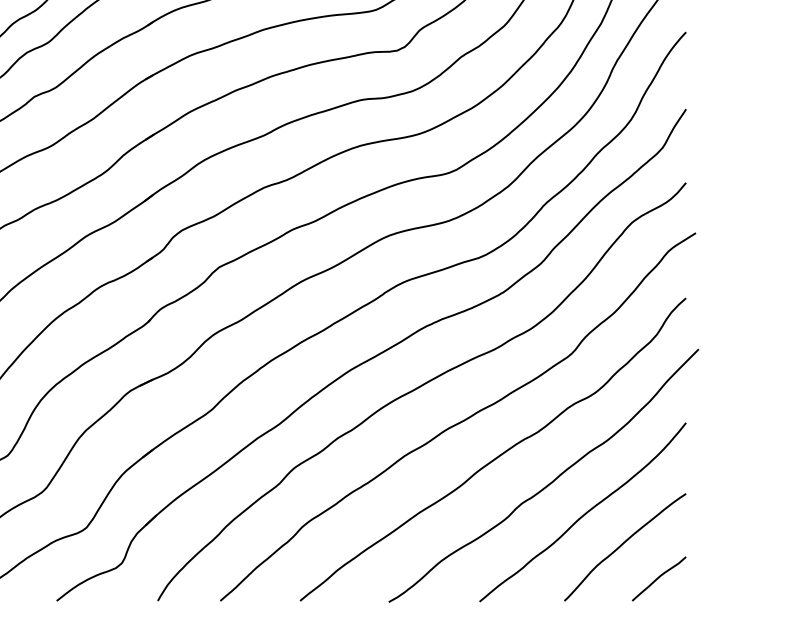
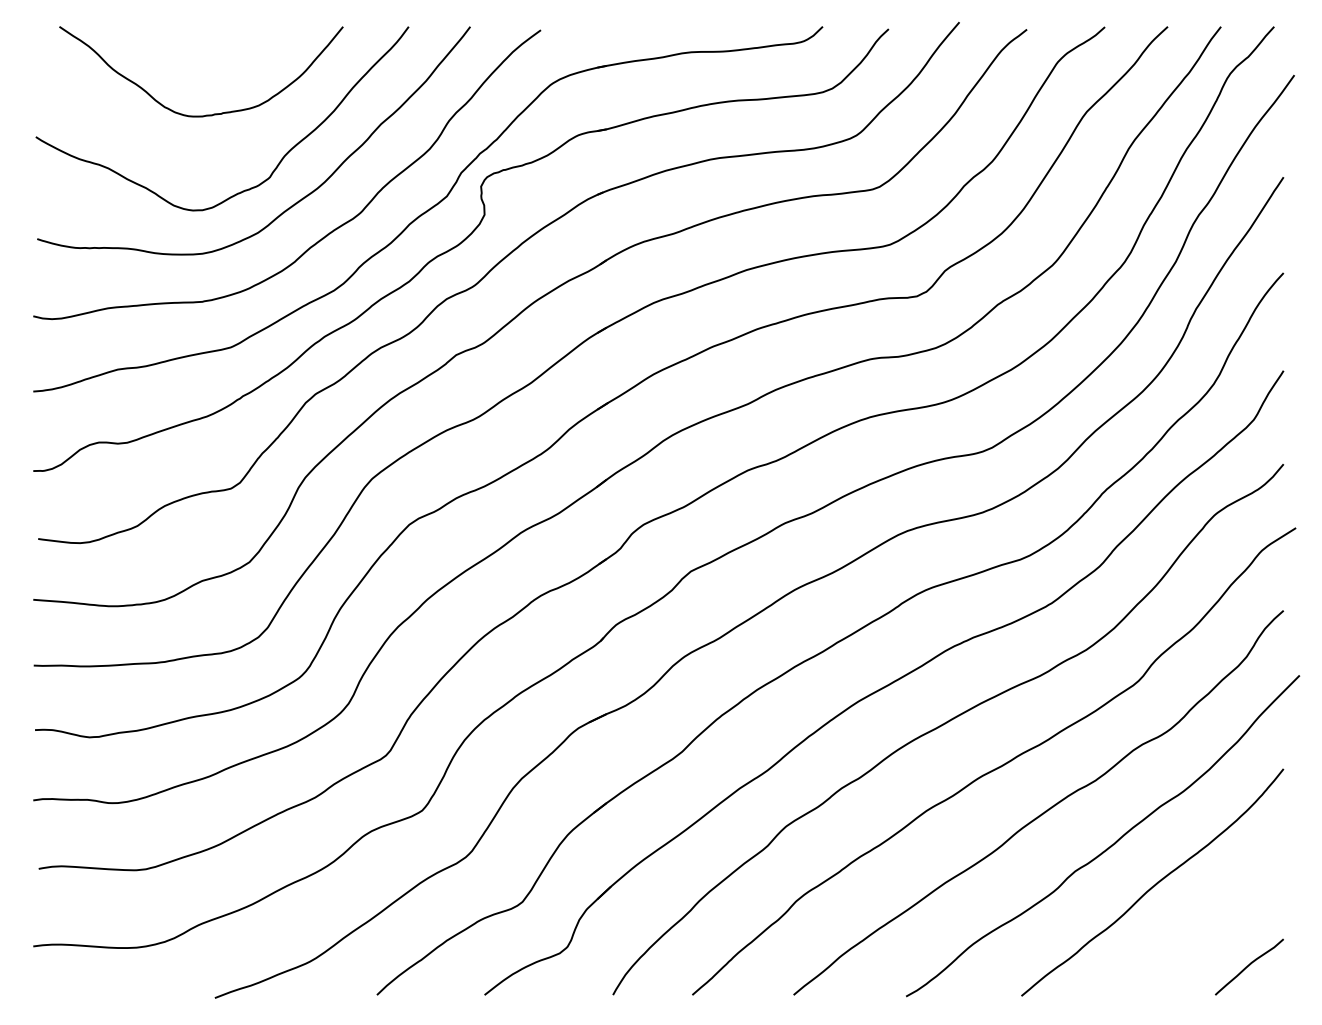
curve: (622, 544) -> (1203, 923), removed

